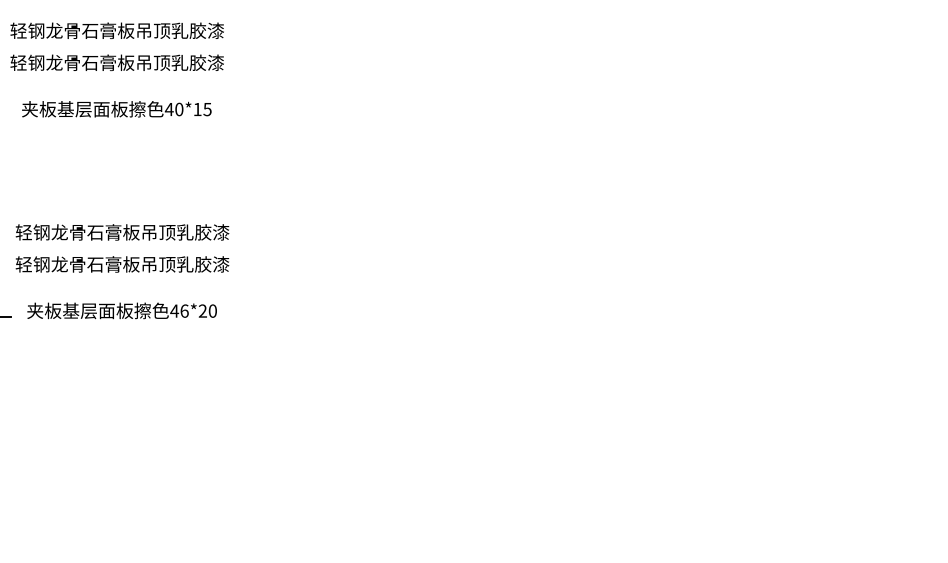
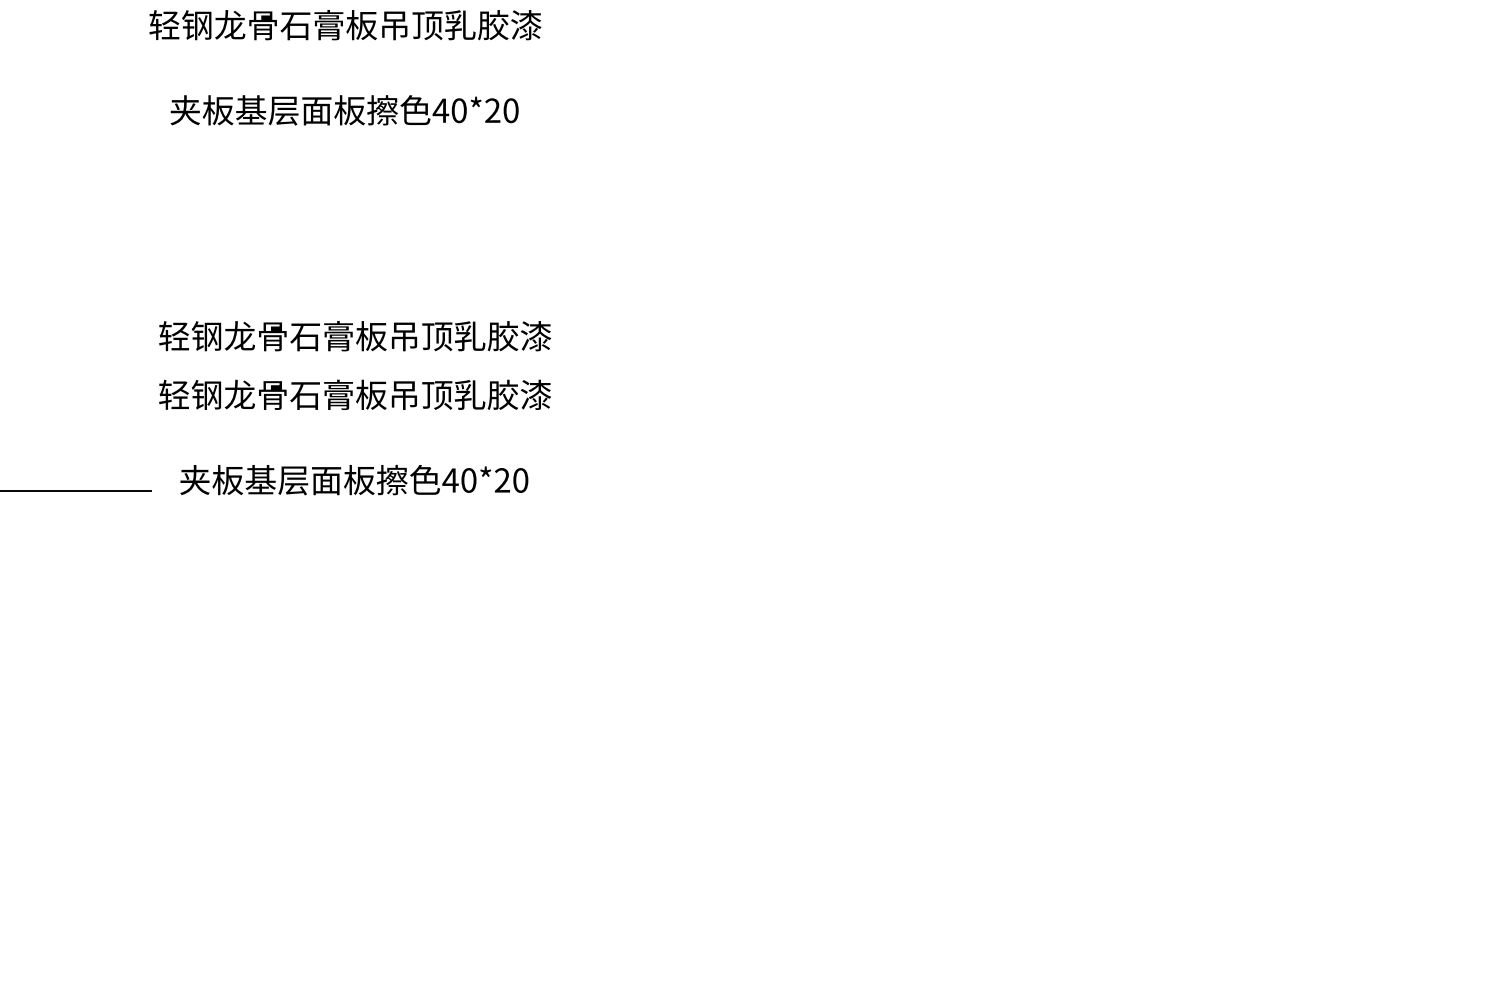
text: (202, 109) -> (501, 110), 40*15 -> 40*20
text: (184, 310) -> (468, 479), 46*20 -> 40*20

